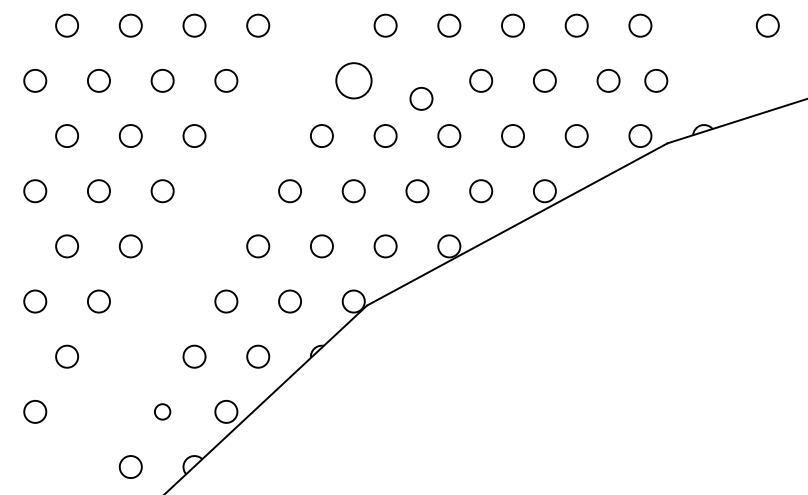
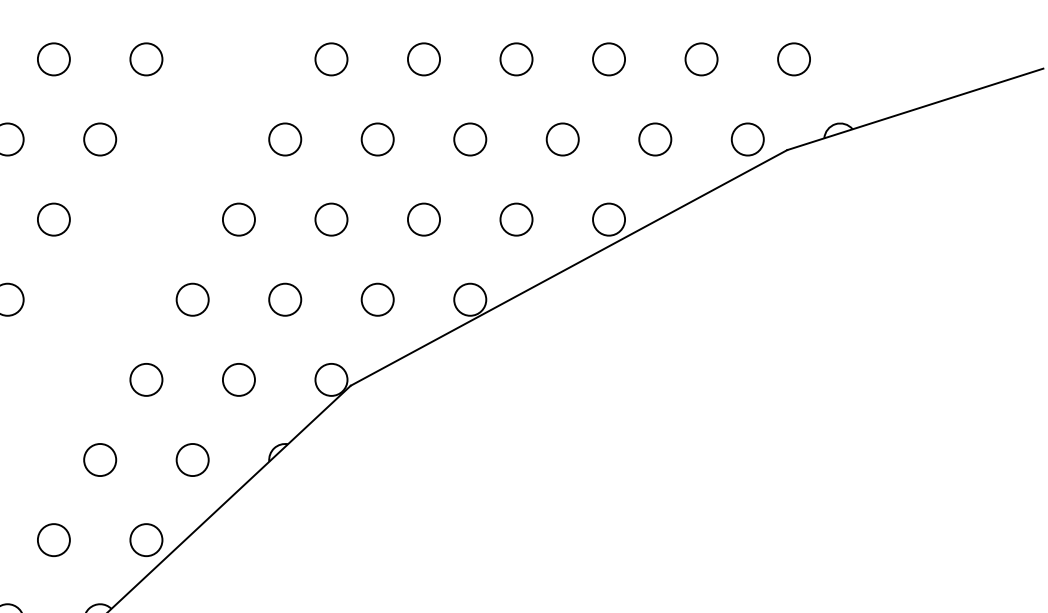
circle: (353, 80) -> (331, 58), size x0.62
circle: (656, 80) -> (794, 58), moved
circle: (421, 98) -> (424, 58), moved
circle: (162, 411) -> (53, 539), size x1.43

